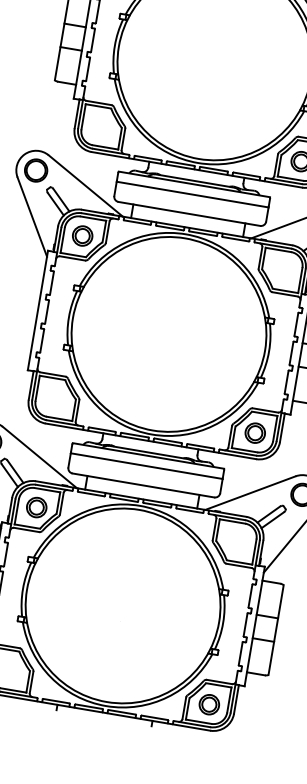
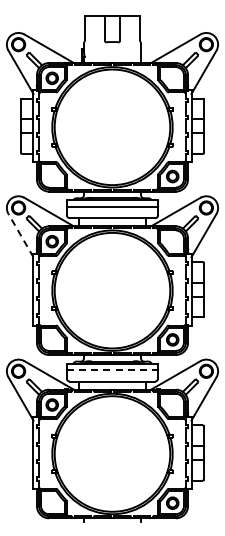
line: (31, 216) -> (20, 235), solid -> dashed
line: (146, 465) -> (112, 369), solid -> dashed

